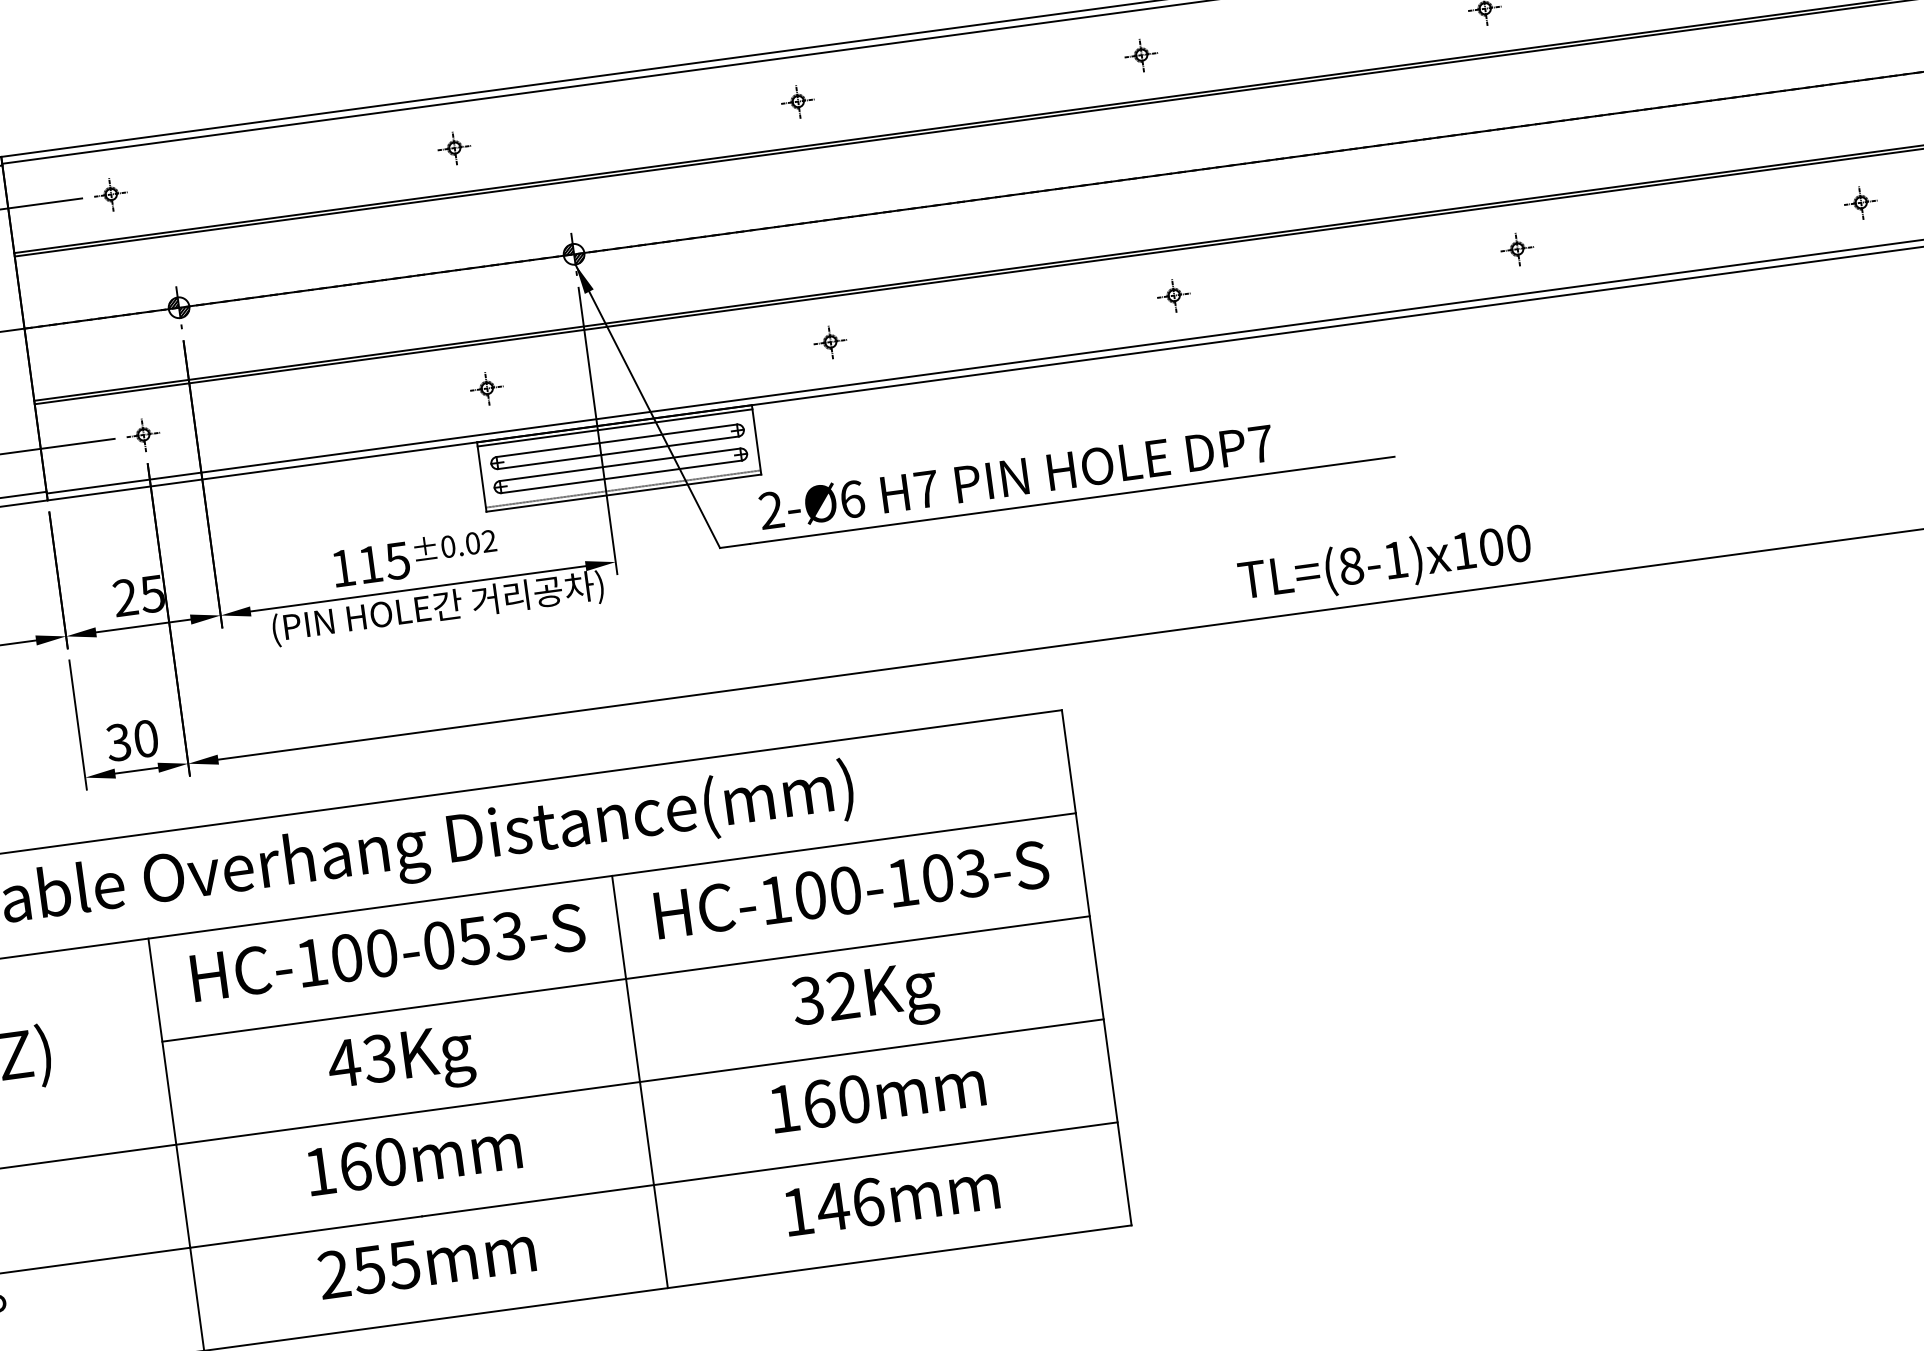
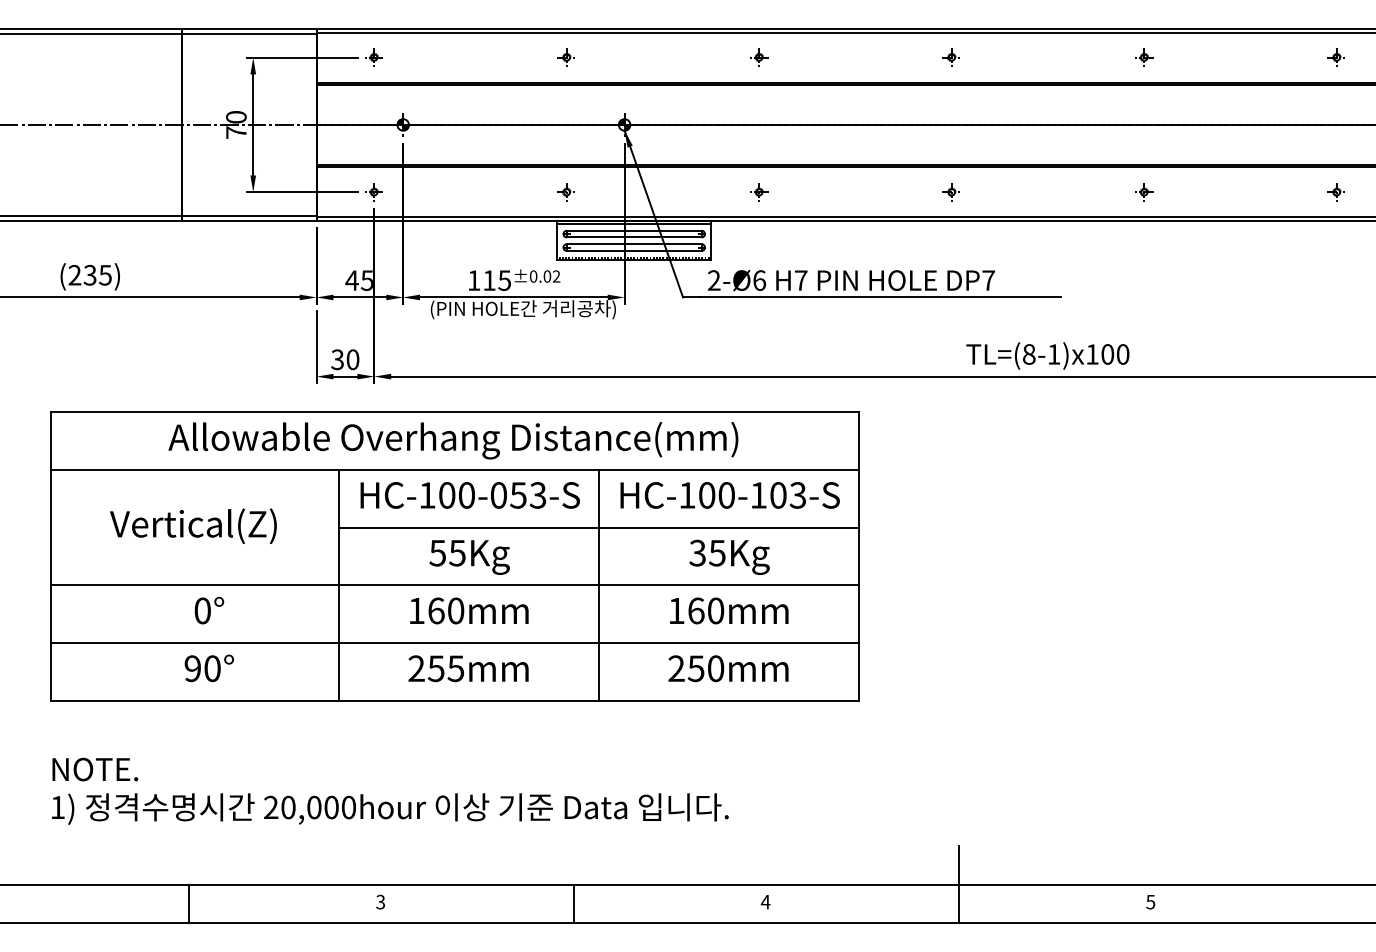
text: (124, 597) -> (351, 280), 25 -> 45
text: (842, 994) -> (717, 552), 32Kg -> 35Kg
text: (359, 1060) -> (446, 552), 43Kg -> 55Kg
text: (833, 1206) -> (696, 668), 146mm -> 250mm

